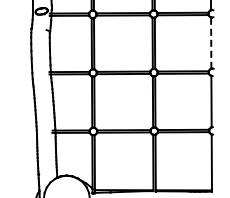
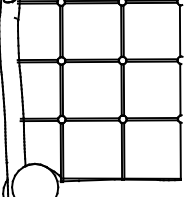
line: (211, 43) -> (180, 31), dashed -> solid

